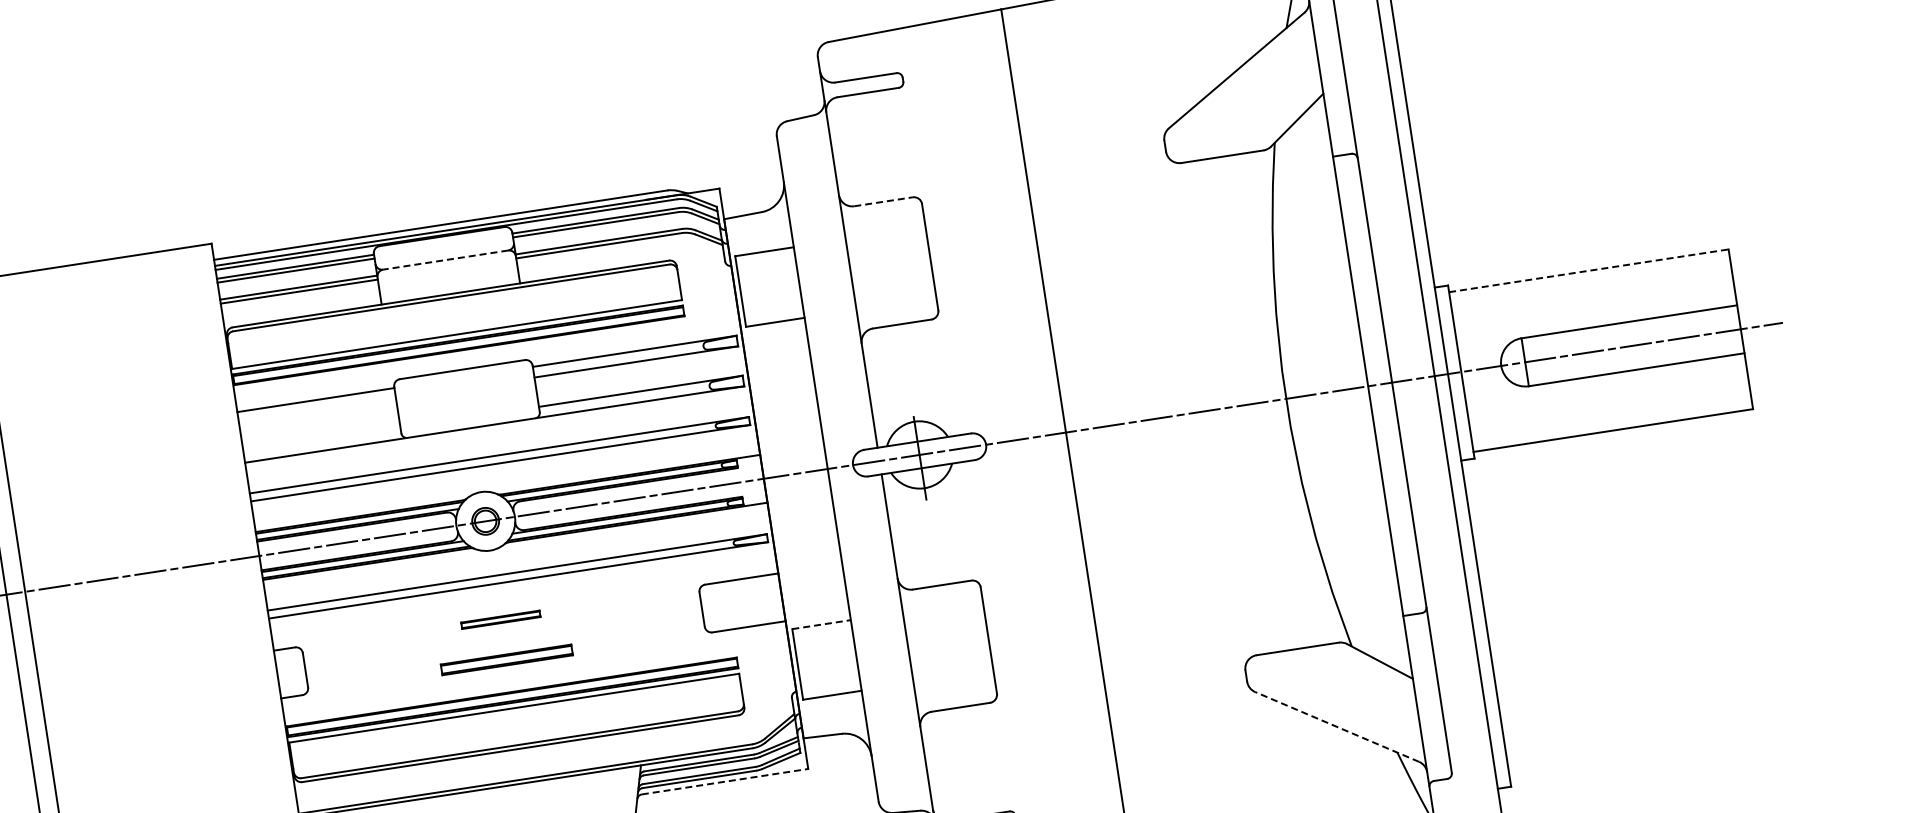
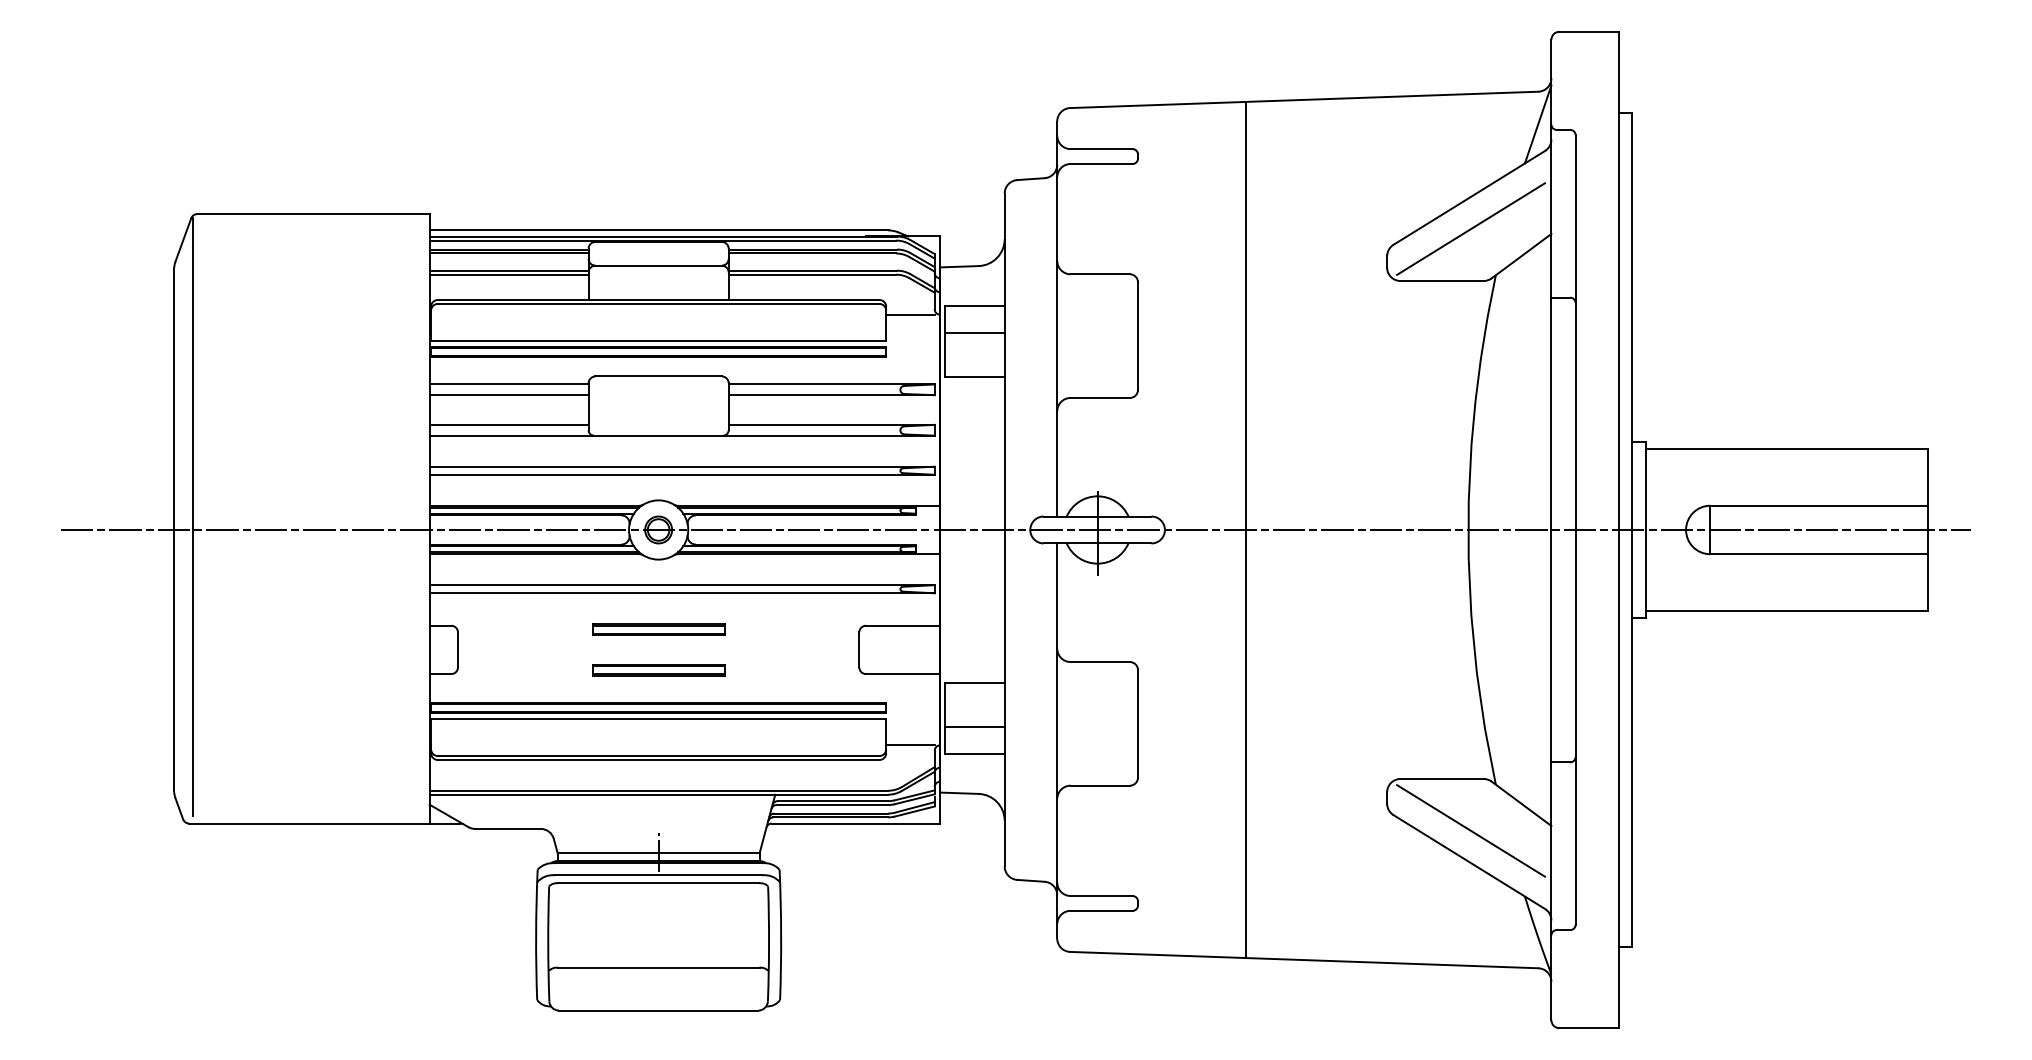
line: (1243, 100) -> (1471, 228), added
line: (883, 201) -> (1100, 274), dashed -> solid
line: (445, 259) -> (658, 265), dashed -> solid
line: (702, 270) -> (910, 314), added
line: (1589, 271) -> (1787, 449), dashed -> solid
line: (768, 279) -> (974, 333), added
line: (316, 411) -> (508, 395), added
line: (321, 439) -> (508, 424), added
part: (500, 619) -> (658, 629), size x1.67
line: (821, 624) -> (975, 682), dashed -> solid
line: (827, 667) -> (974, 726), added
line: (1334, 695) -> (1471, 830), added
line: (767, 696) -> (910, 745), added
line: (1336, 726) -> (1468, 861), dashed -> solid
line: (725, 781) -> (856, 823), dashed -> solid

